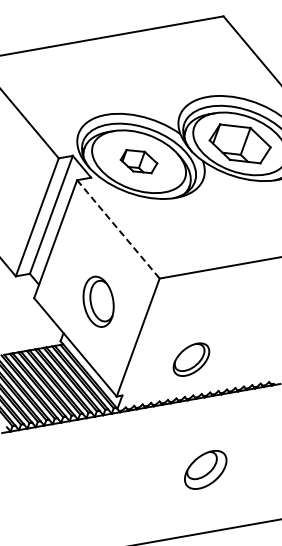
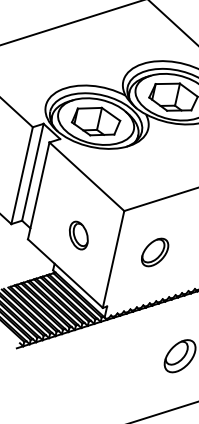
part: (138, 161) -> (95, 121), size x1.67
line: (118, 229) -> (86, 176), dashed -> solid
part: (98, 301) -> (78, 235), size x0.71
part: (191, 359) -> (155, 252), moved

